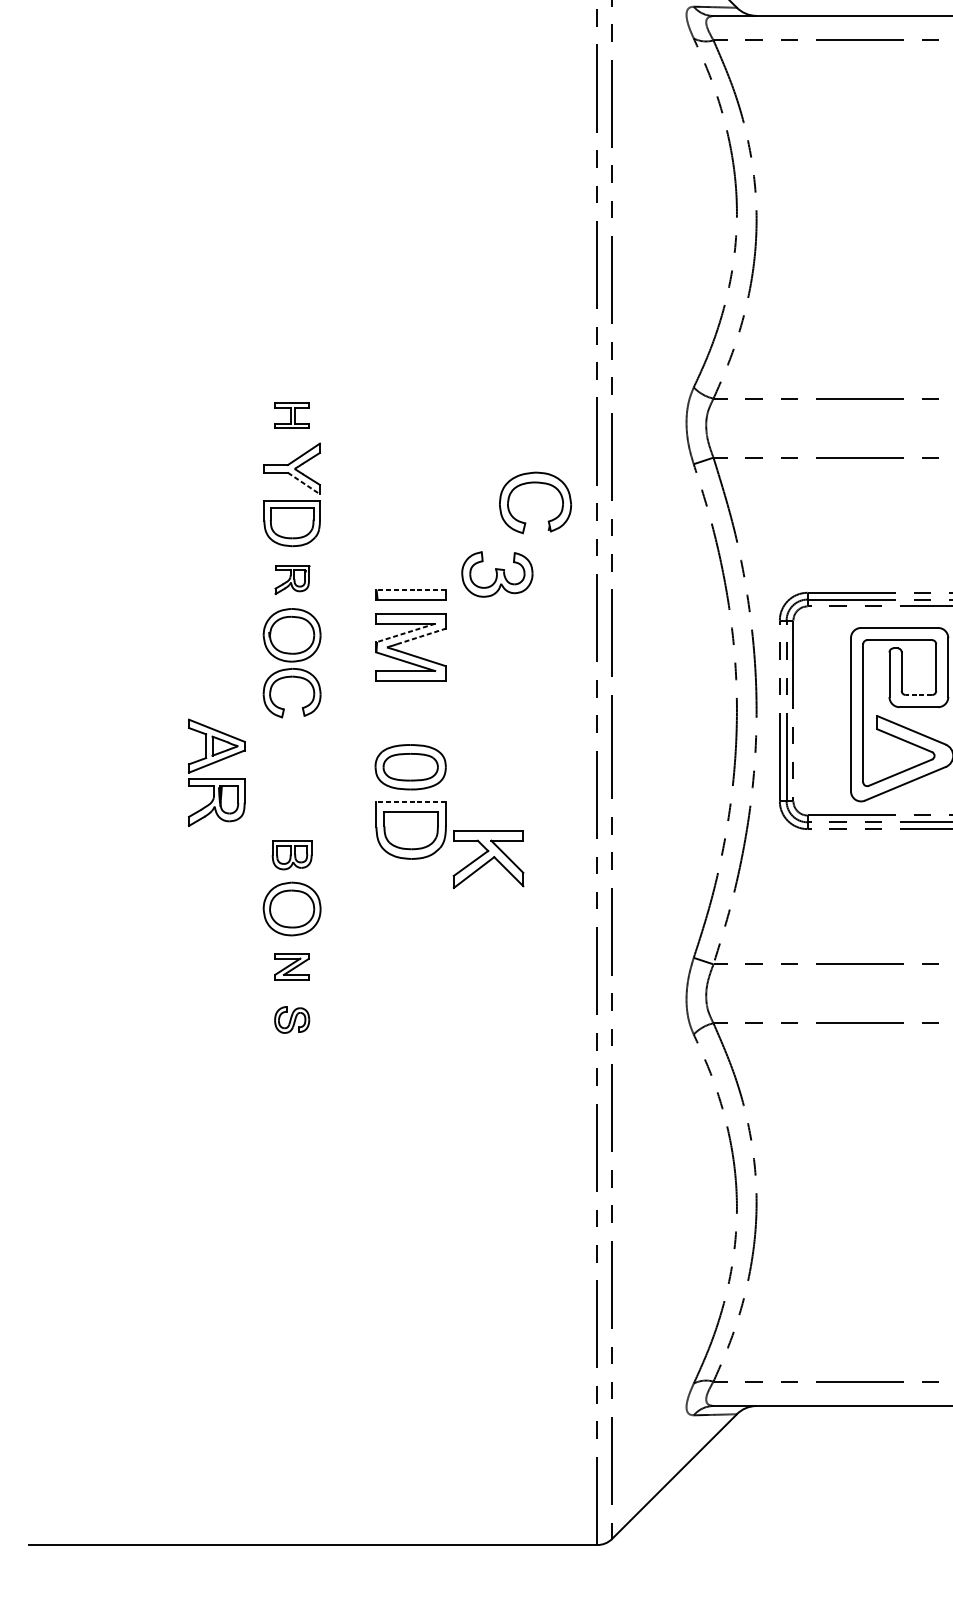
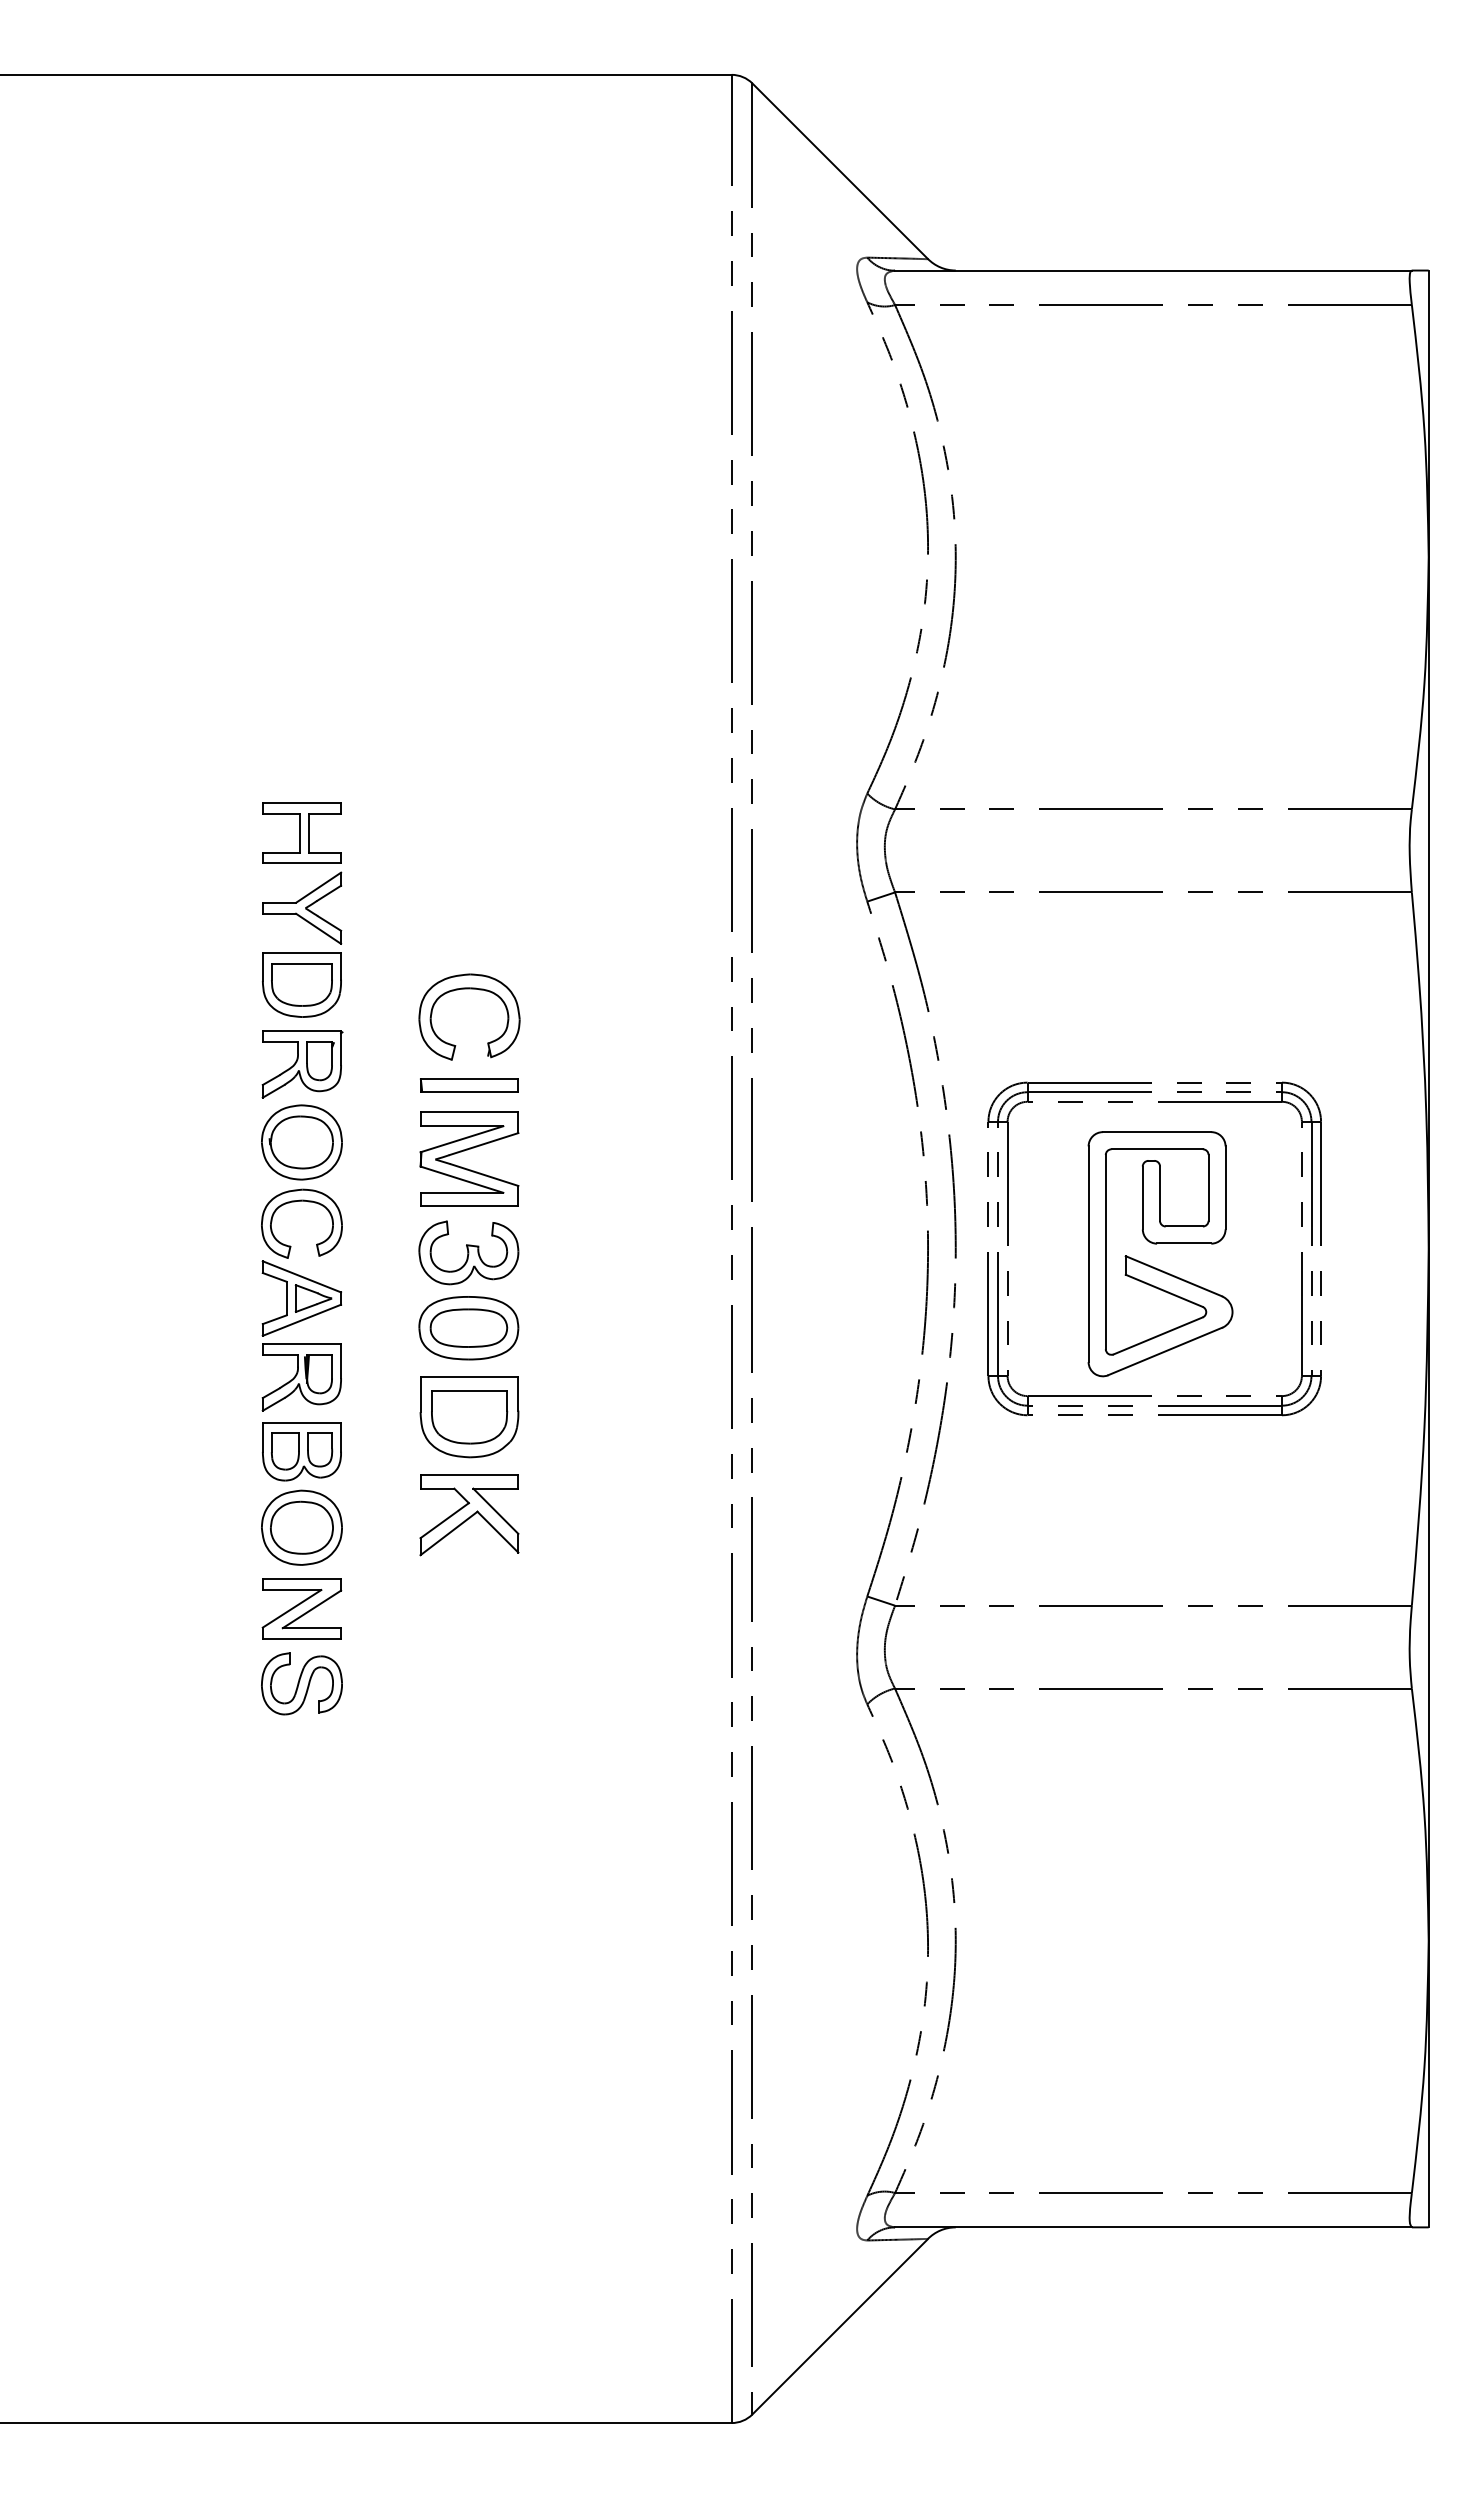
part: (291, 415) -> (301, 832), size x1.67
part: (535, 483) -> (469, 989), moved
line: (304, 484) -> (319, 929), dashed -> solid
part: (497, 574) -> (468, 1252), moved
part: (292, 579) -> (302, 1064), size x1.67
line: (411, 589) -> (469, 1078), dashed -> solid
line: (405, 633) -> (461, 1139), dashed -> solid
line: (421, 636) -> (484, 1143), dashed -> solid
line: (919, 695) -> (1184, 1226), dashed -> solid
part: (216, 778) -> (301, 1343), moved
line: (411, 802) -> (469, 1377), dashed -> solid
part: (291, 854) -> (301, 1451), size x1.43
part: (488, 859) -> (469, 1515), moved
part: (291, 966) -> (301, 1608), size x1.67
part: (291, 1019) -> (301, 1683), size x1.67

